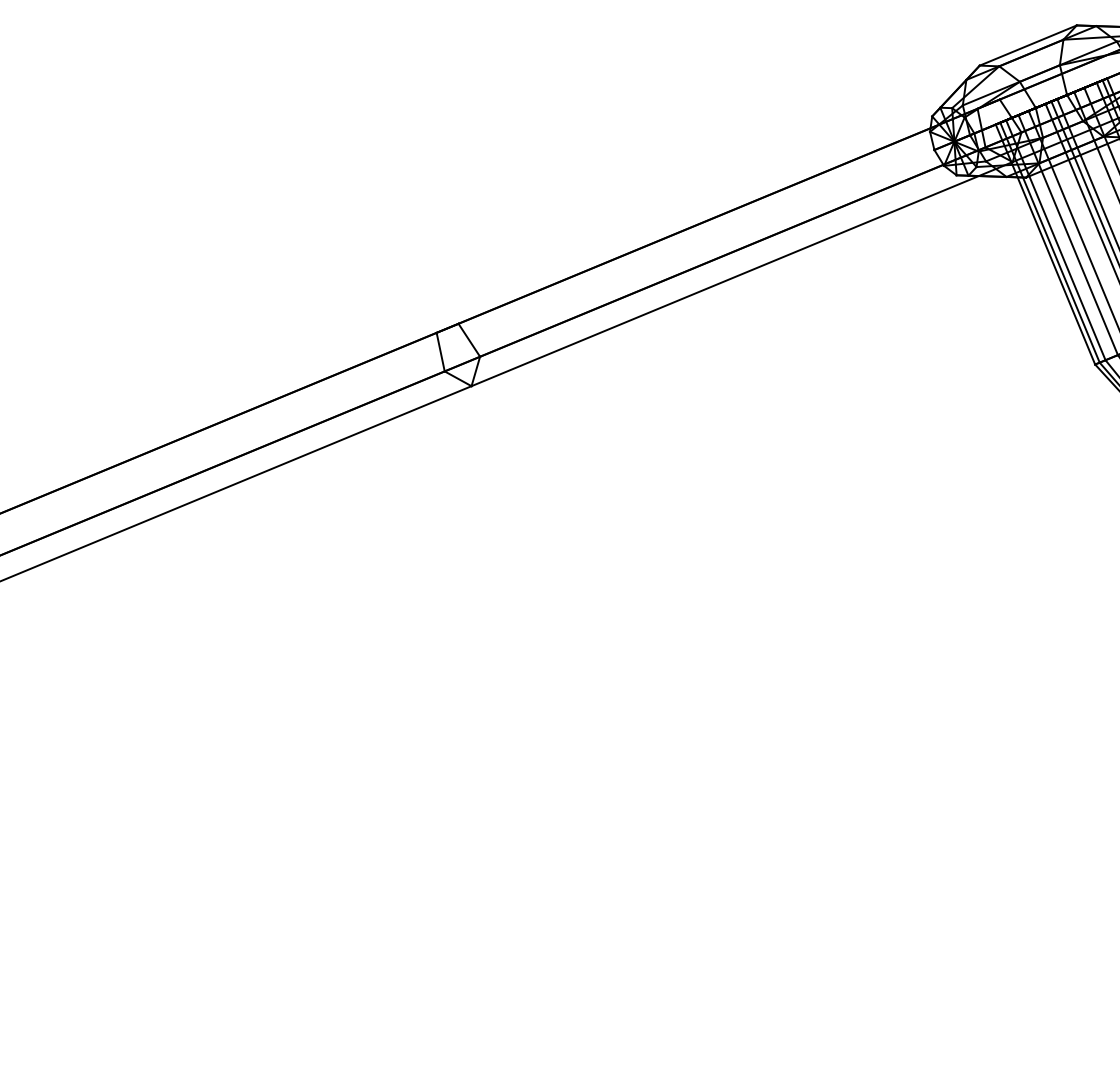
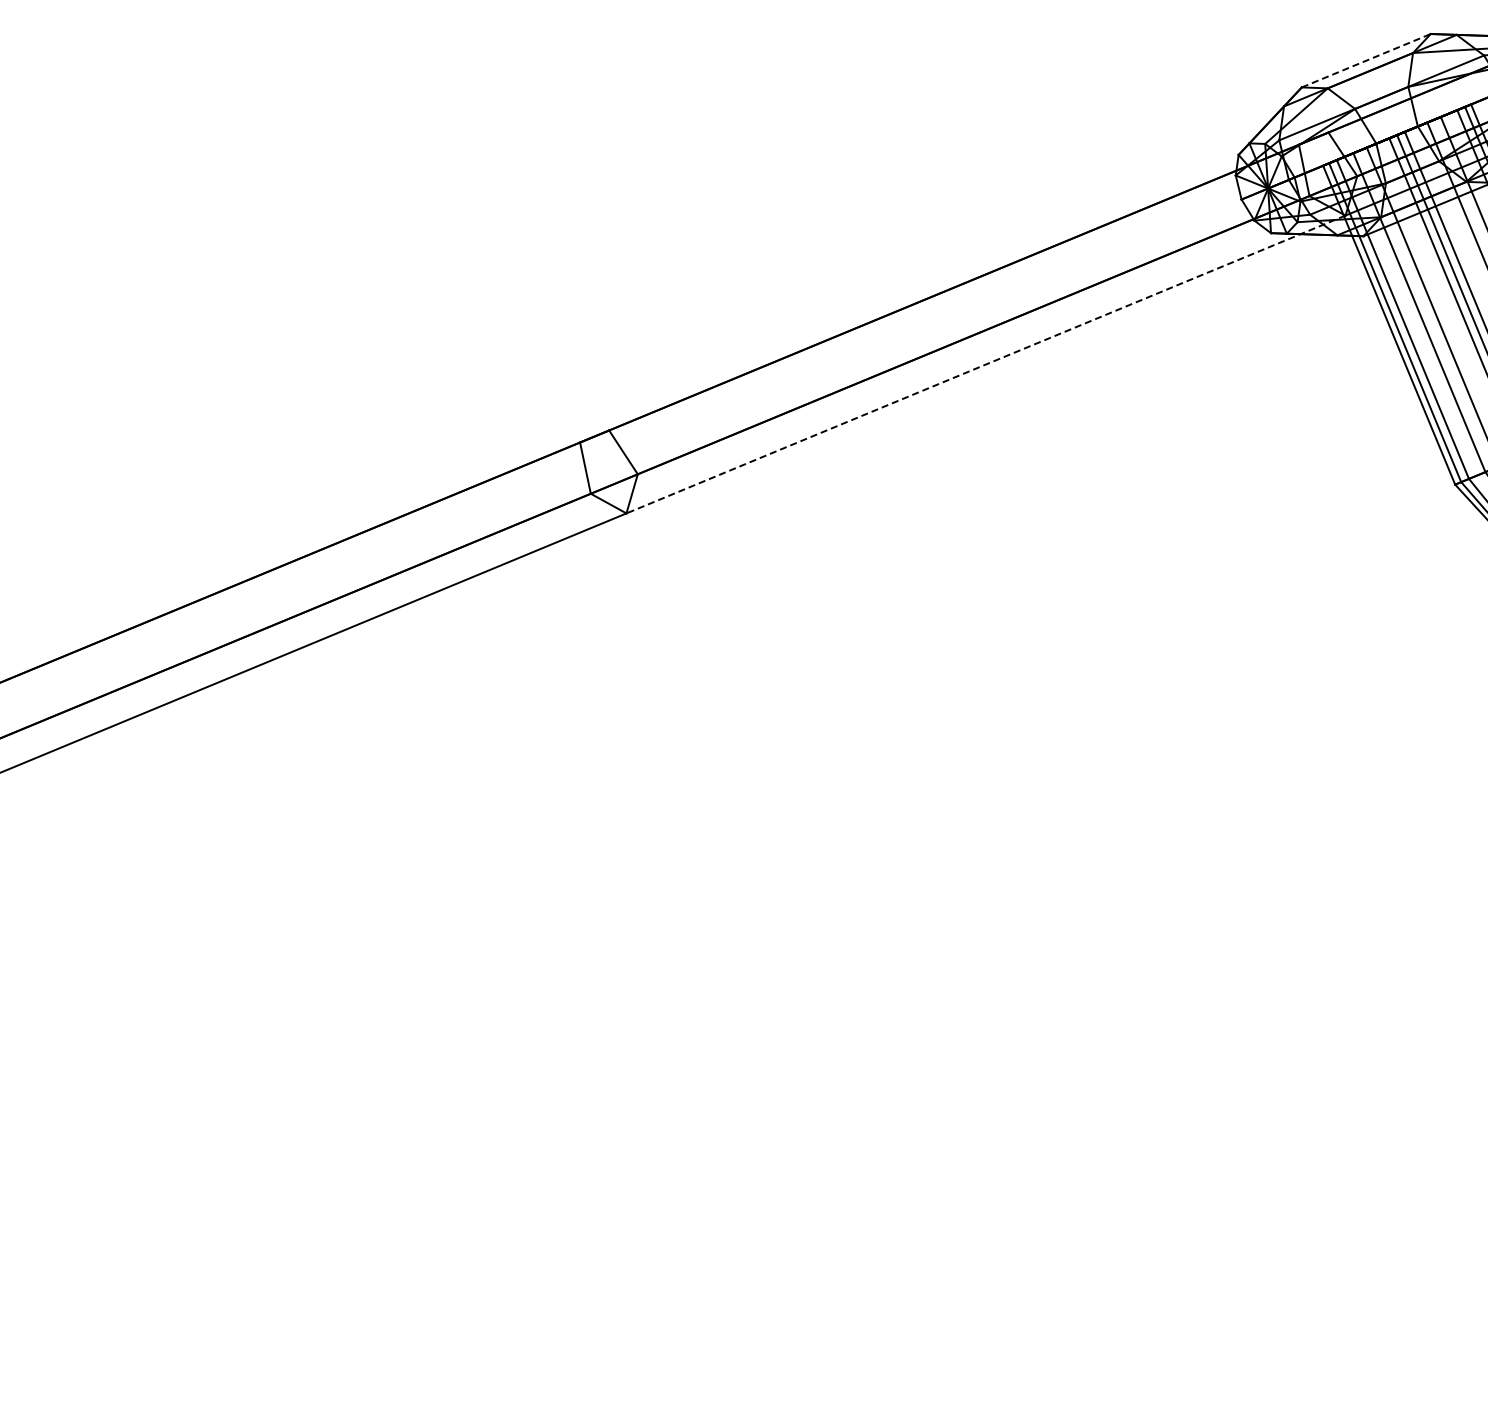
line: (1028, 45) -> (1366, 60), solid -> dashed
line: (741, 274) -> (985, 364), solid -> dashed

